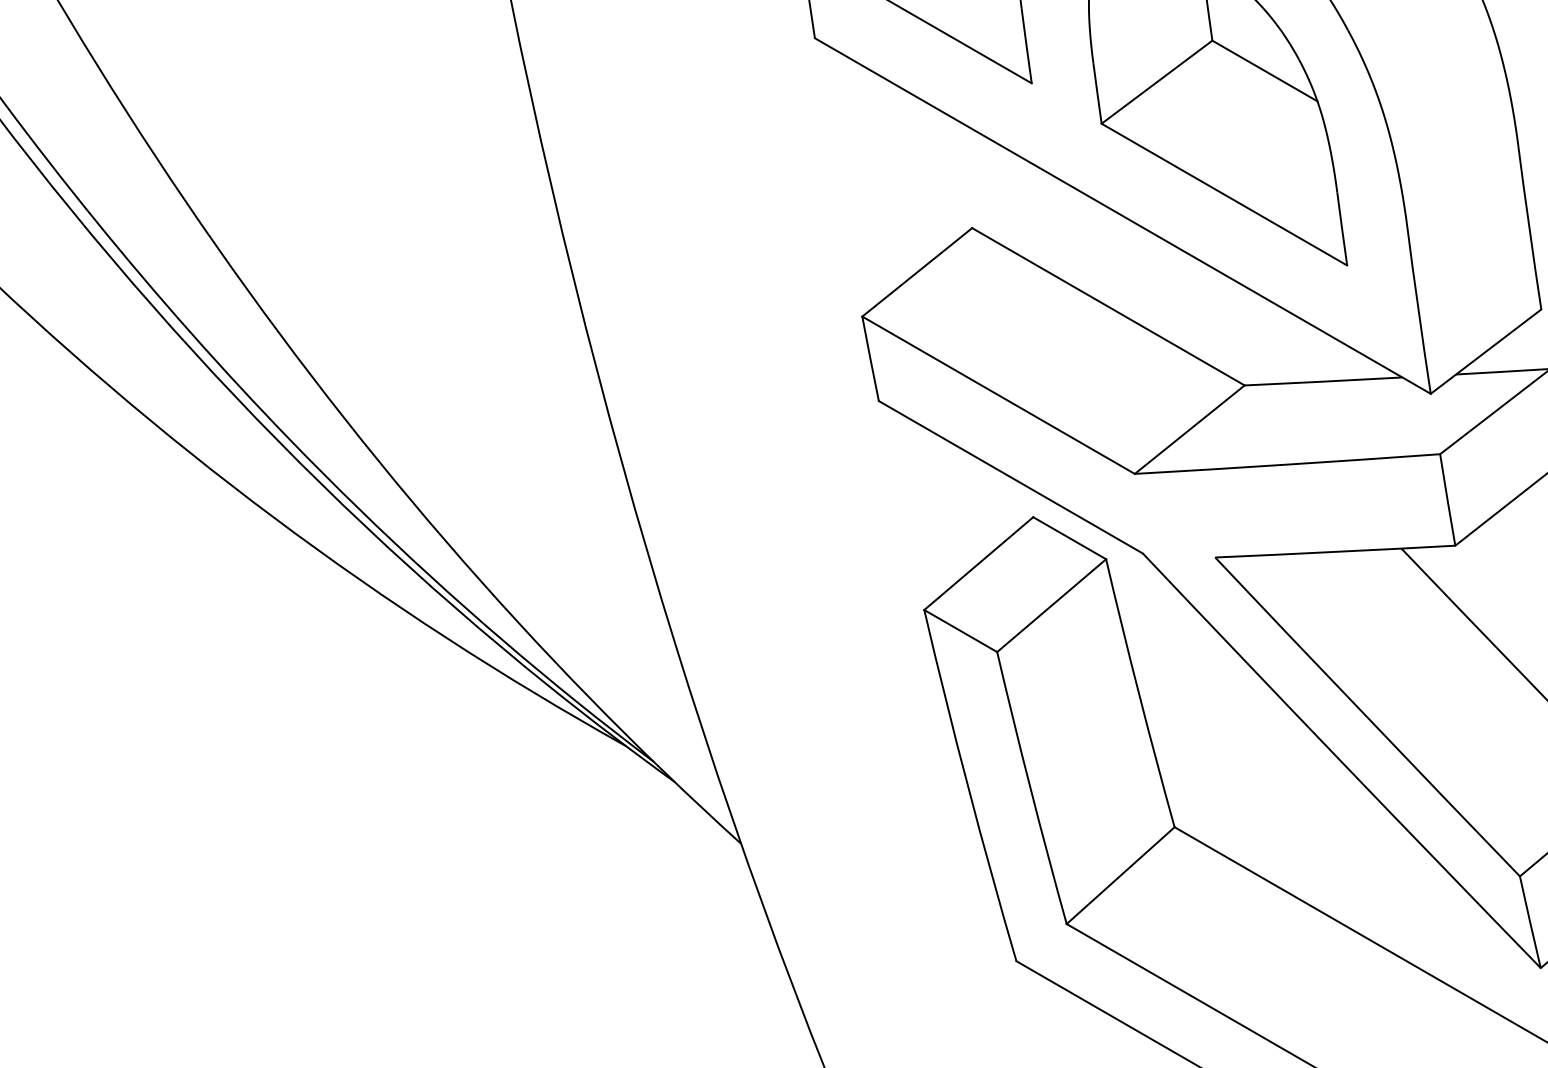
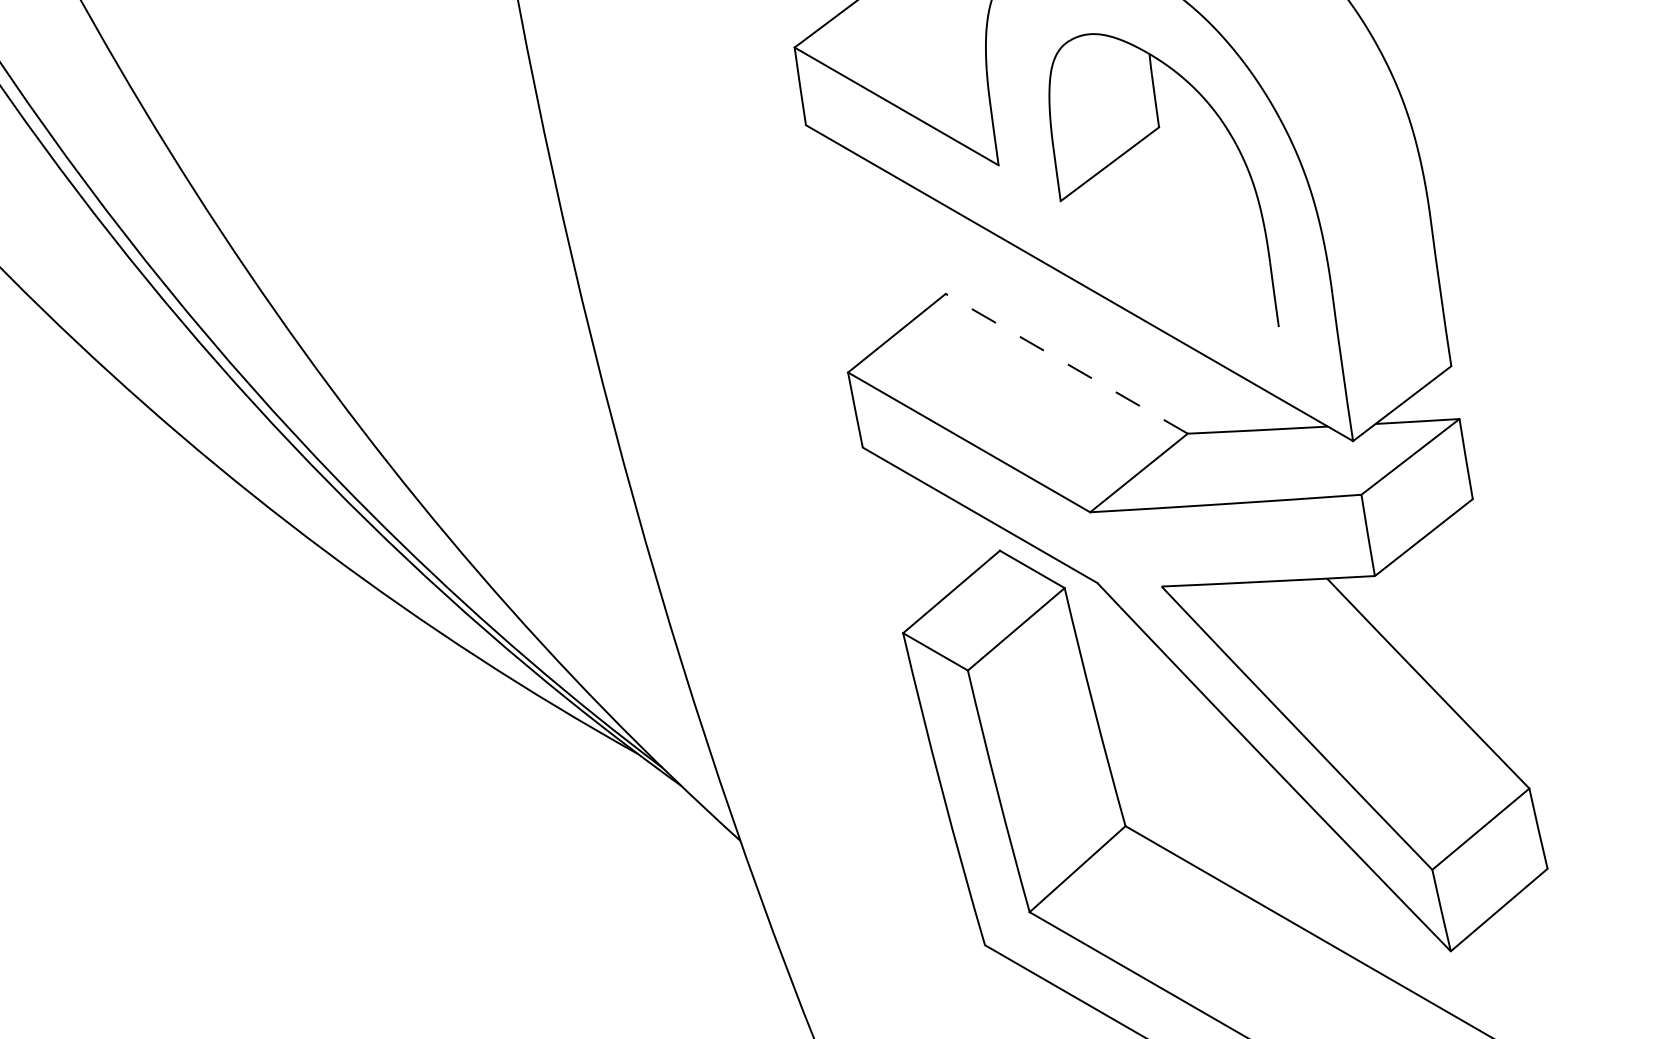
line: (1264, 71) -> (1205, 154), removed
line: (1224, 195) -> (1169, 264), removed
line: (1108, 306) -> (1066, 363), solid -> dashed

